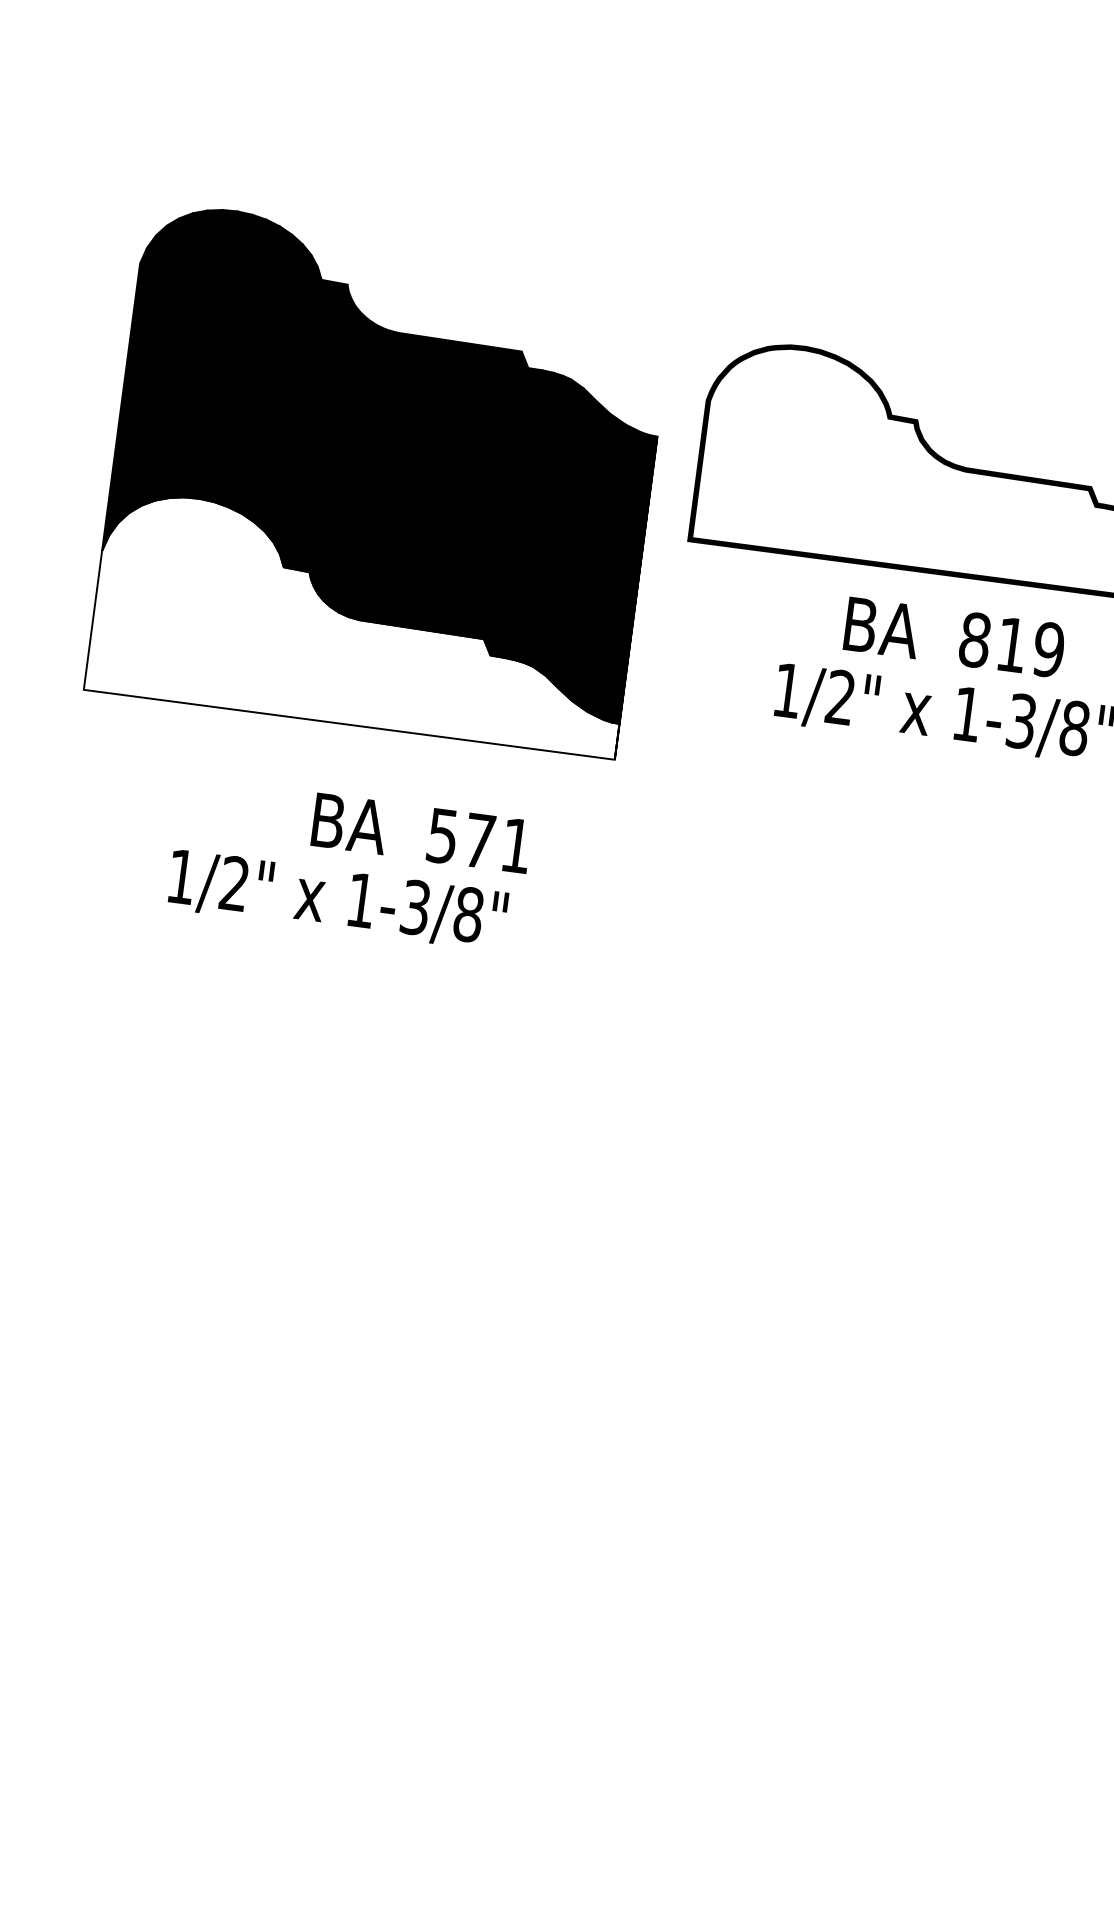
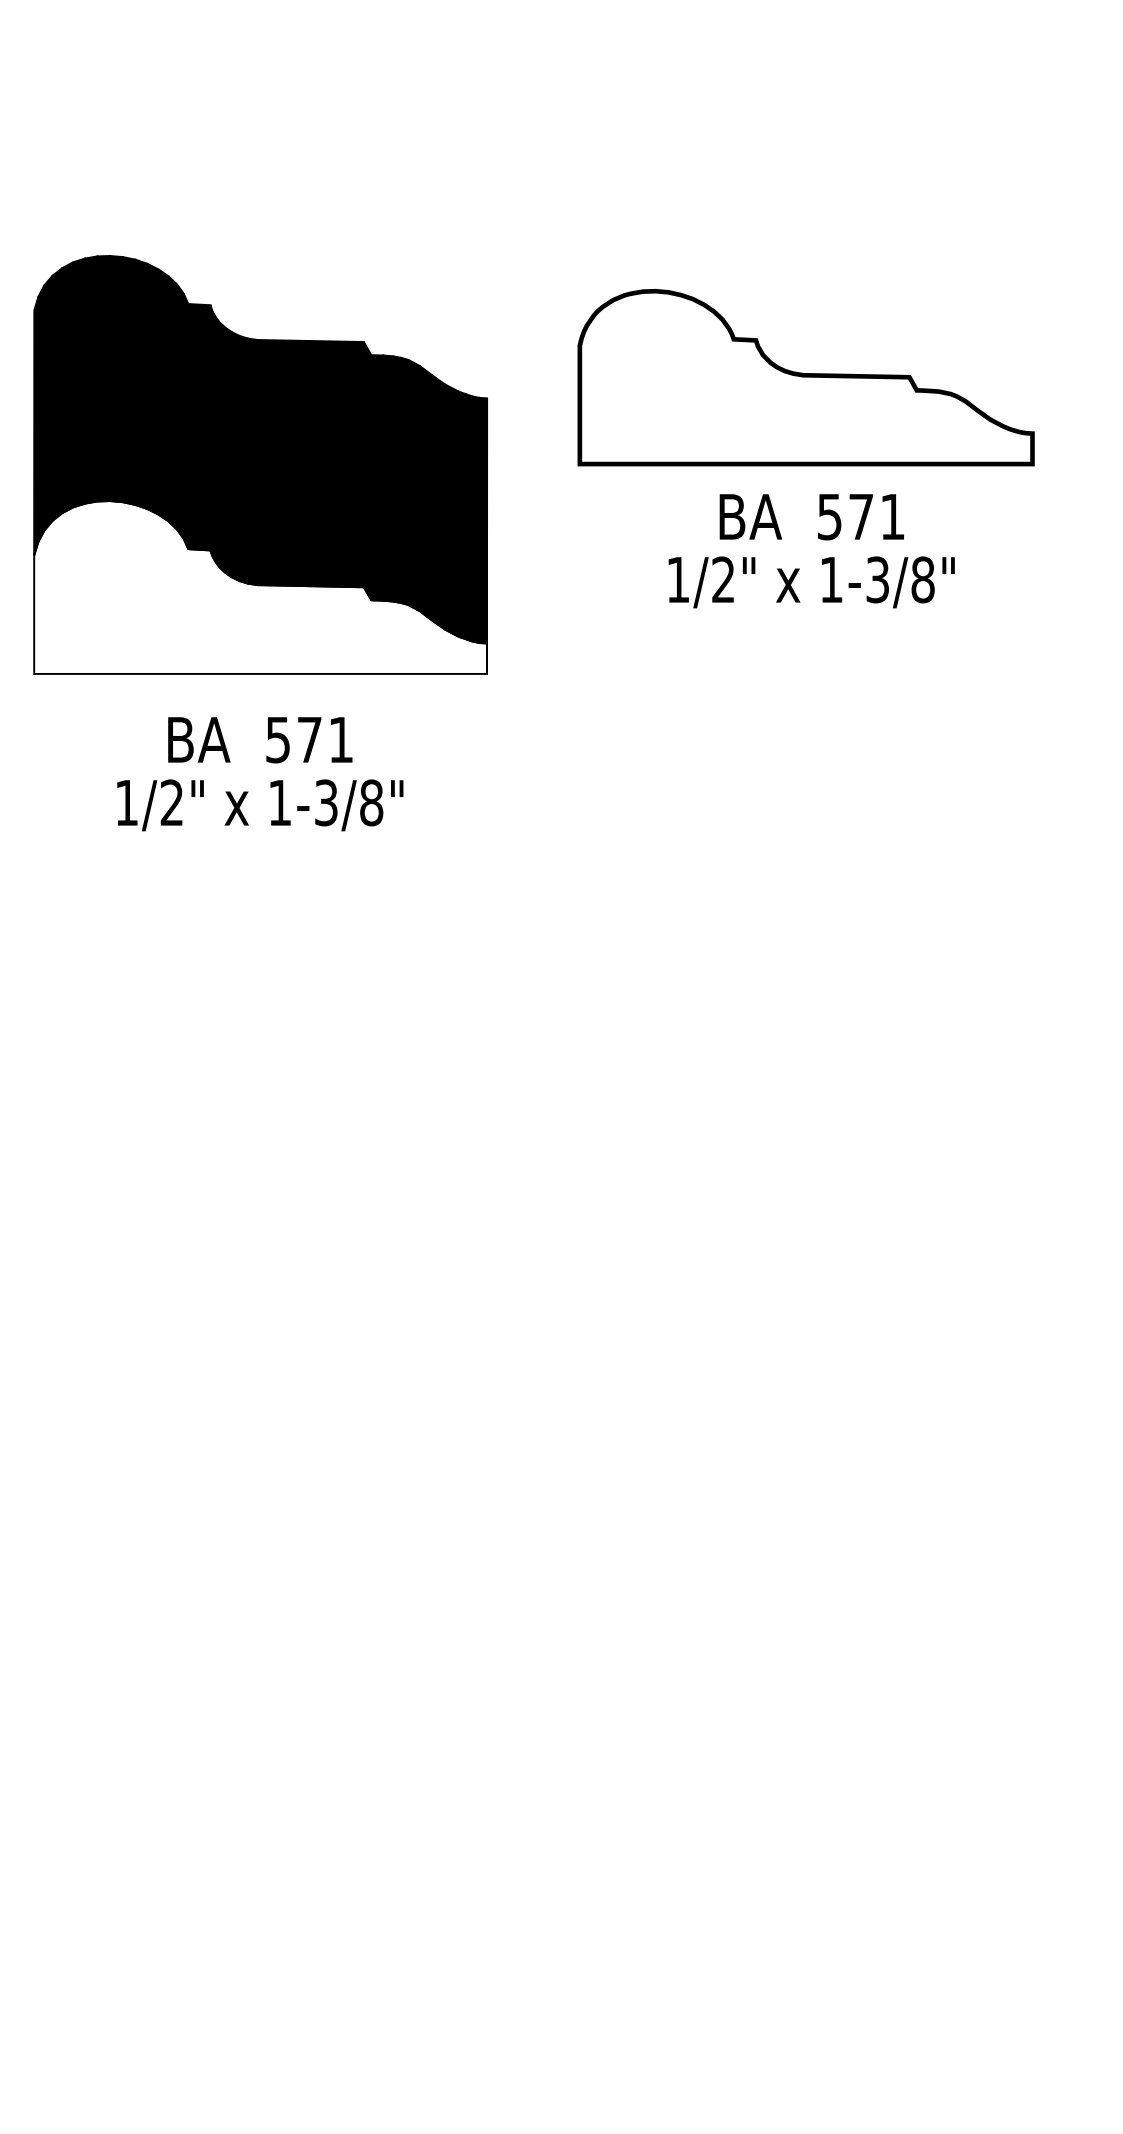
part: (381, 479) -> (260, 464), moved
text: (1012, 644) -> (861, 516), 819 -> 571
text: (421, 834) -> (260, 740), moved
text: (337, 900) -> (260, 805), moved

